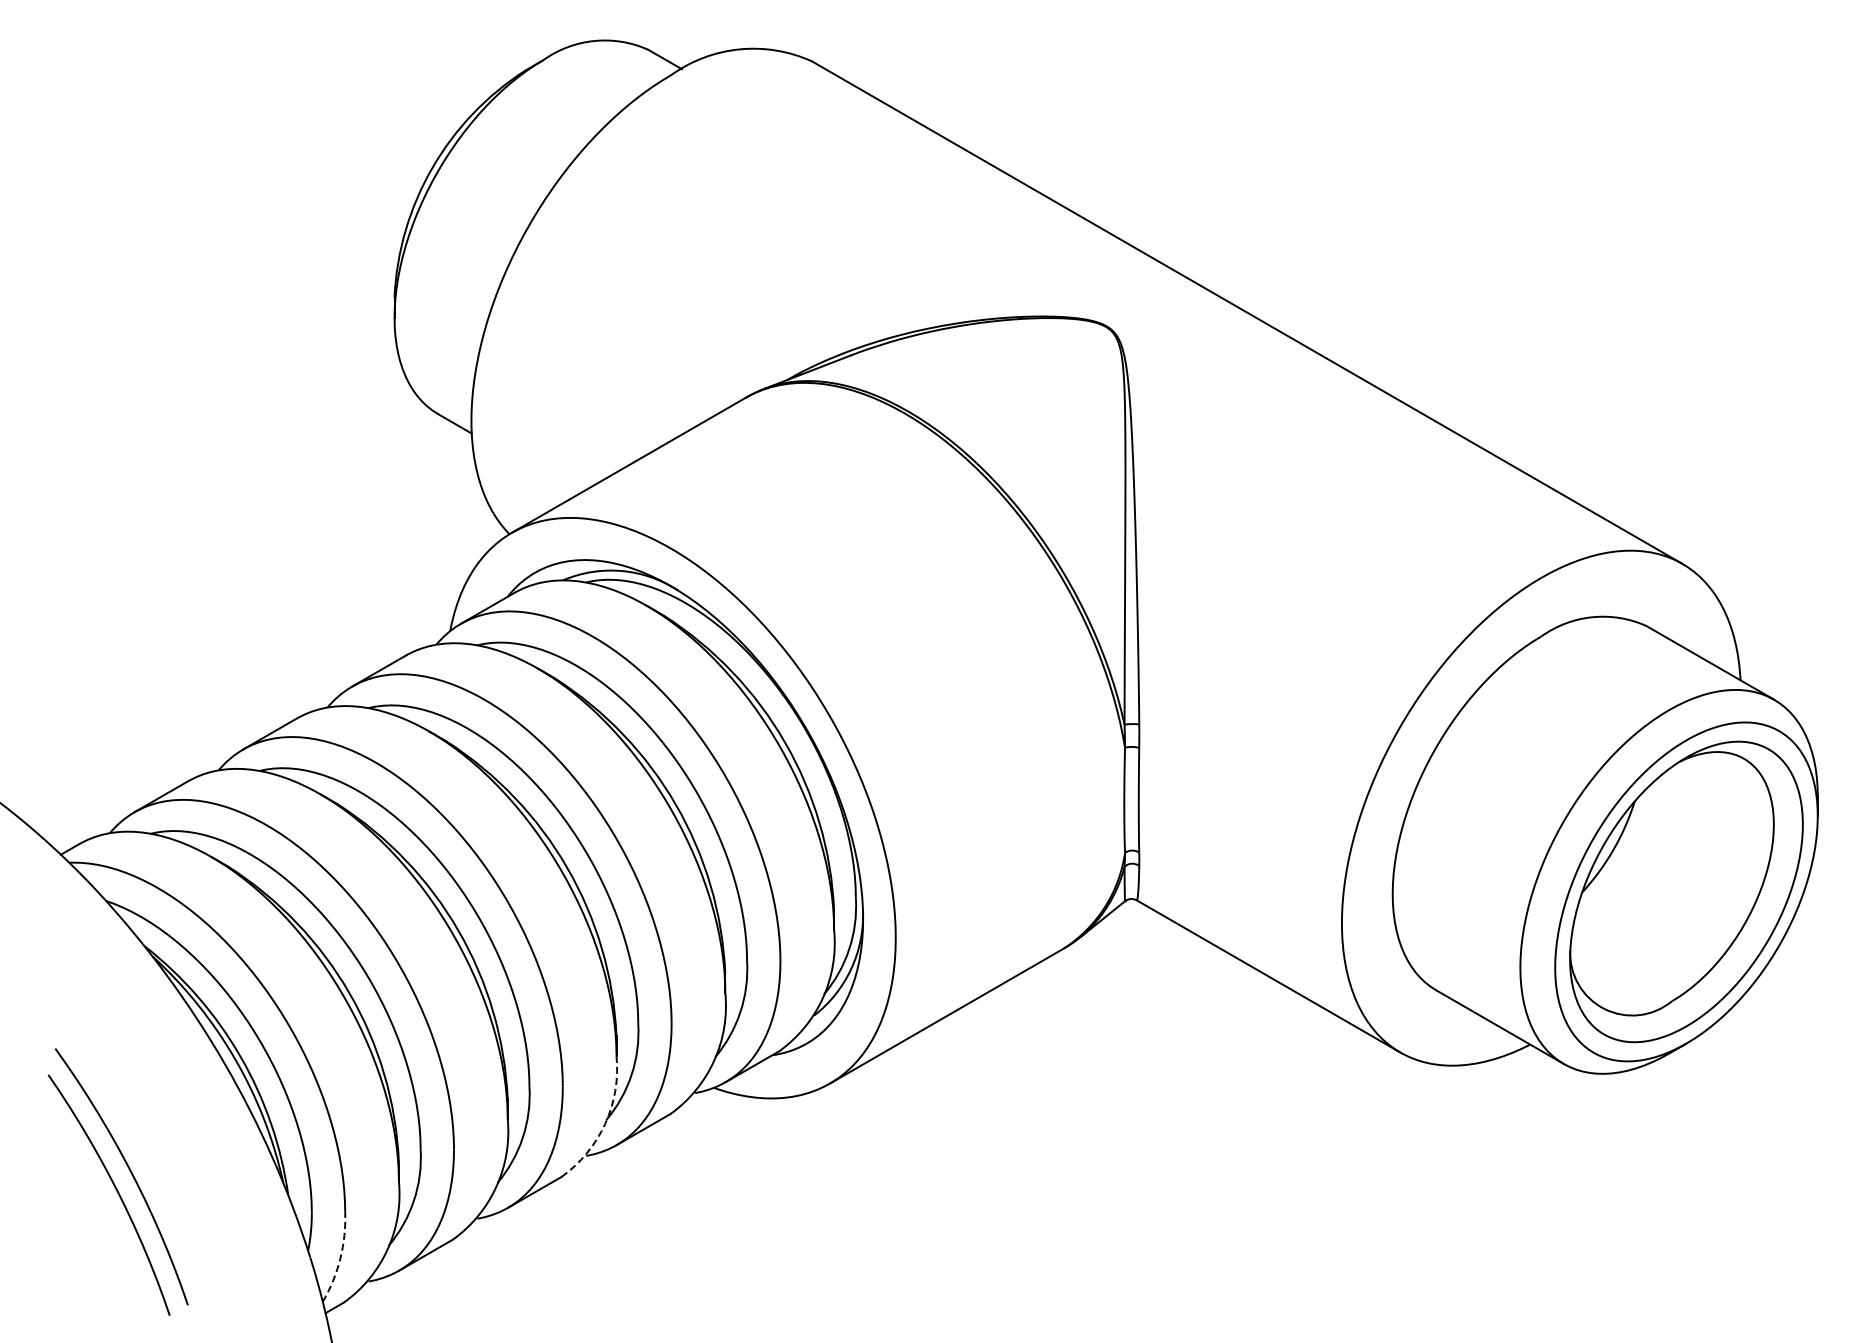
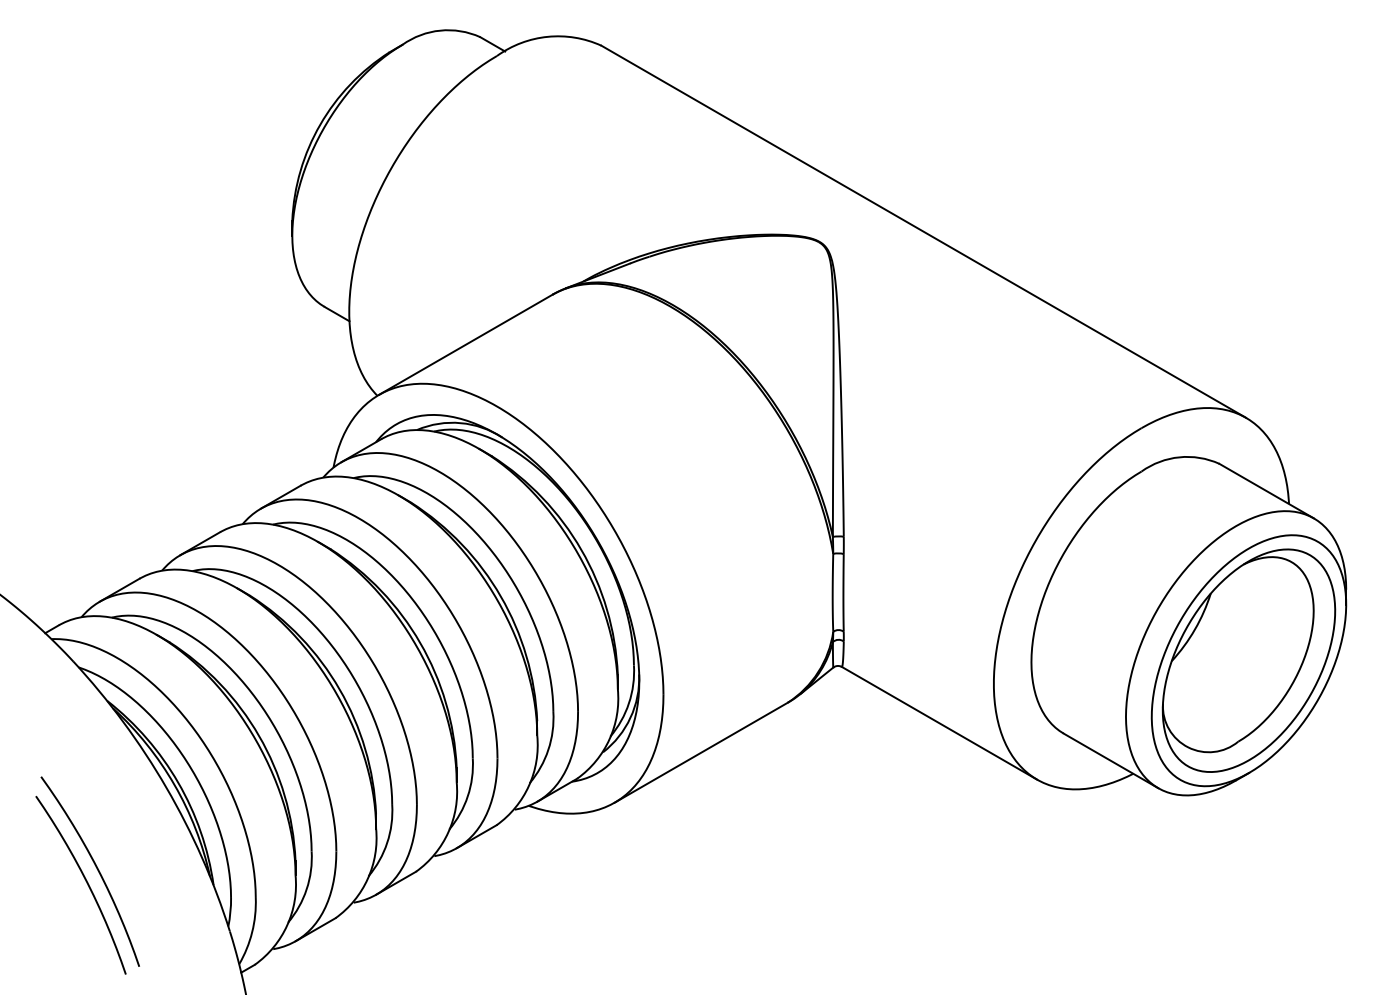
arc: (605, 1123) -> (448, 832), dashed -> solid
arc: (340, 1258) -> (252, 932), dashed -> solid

